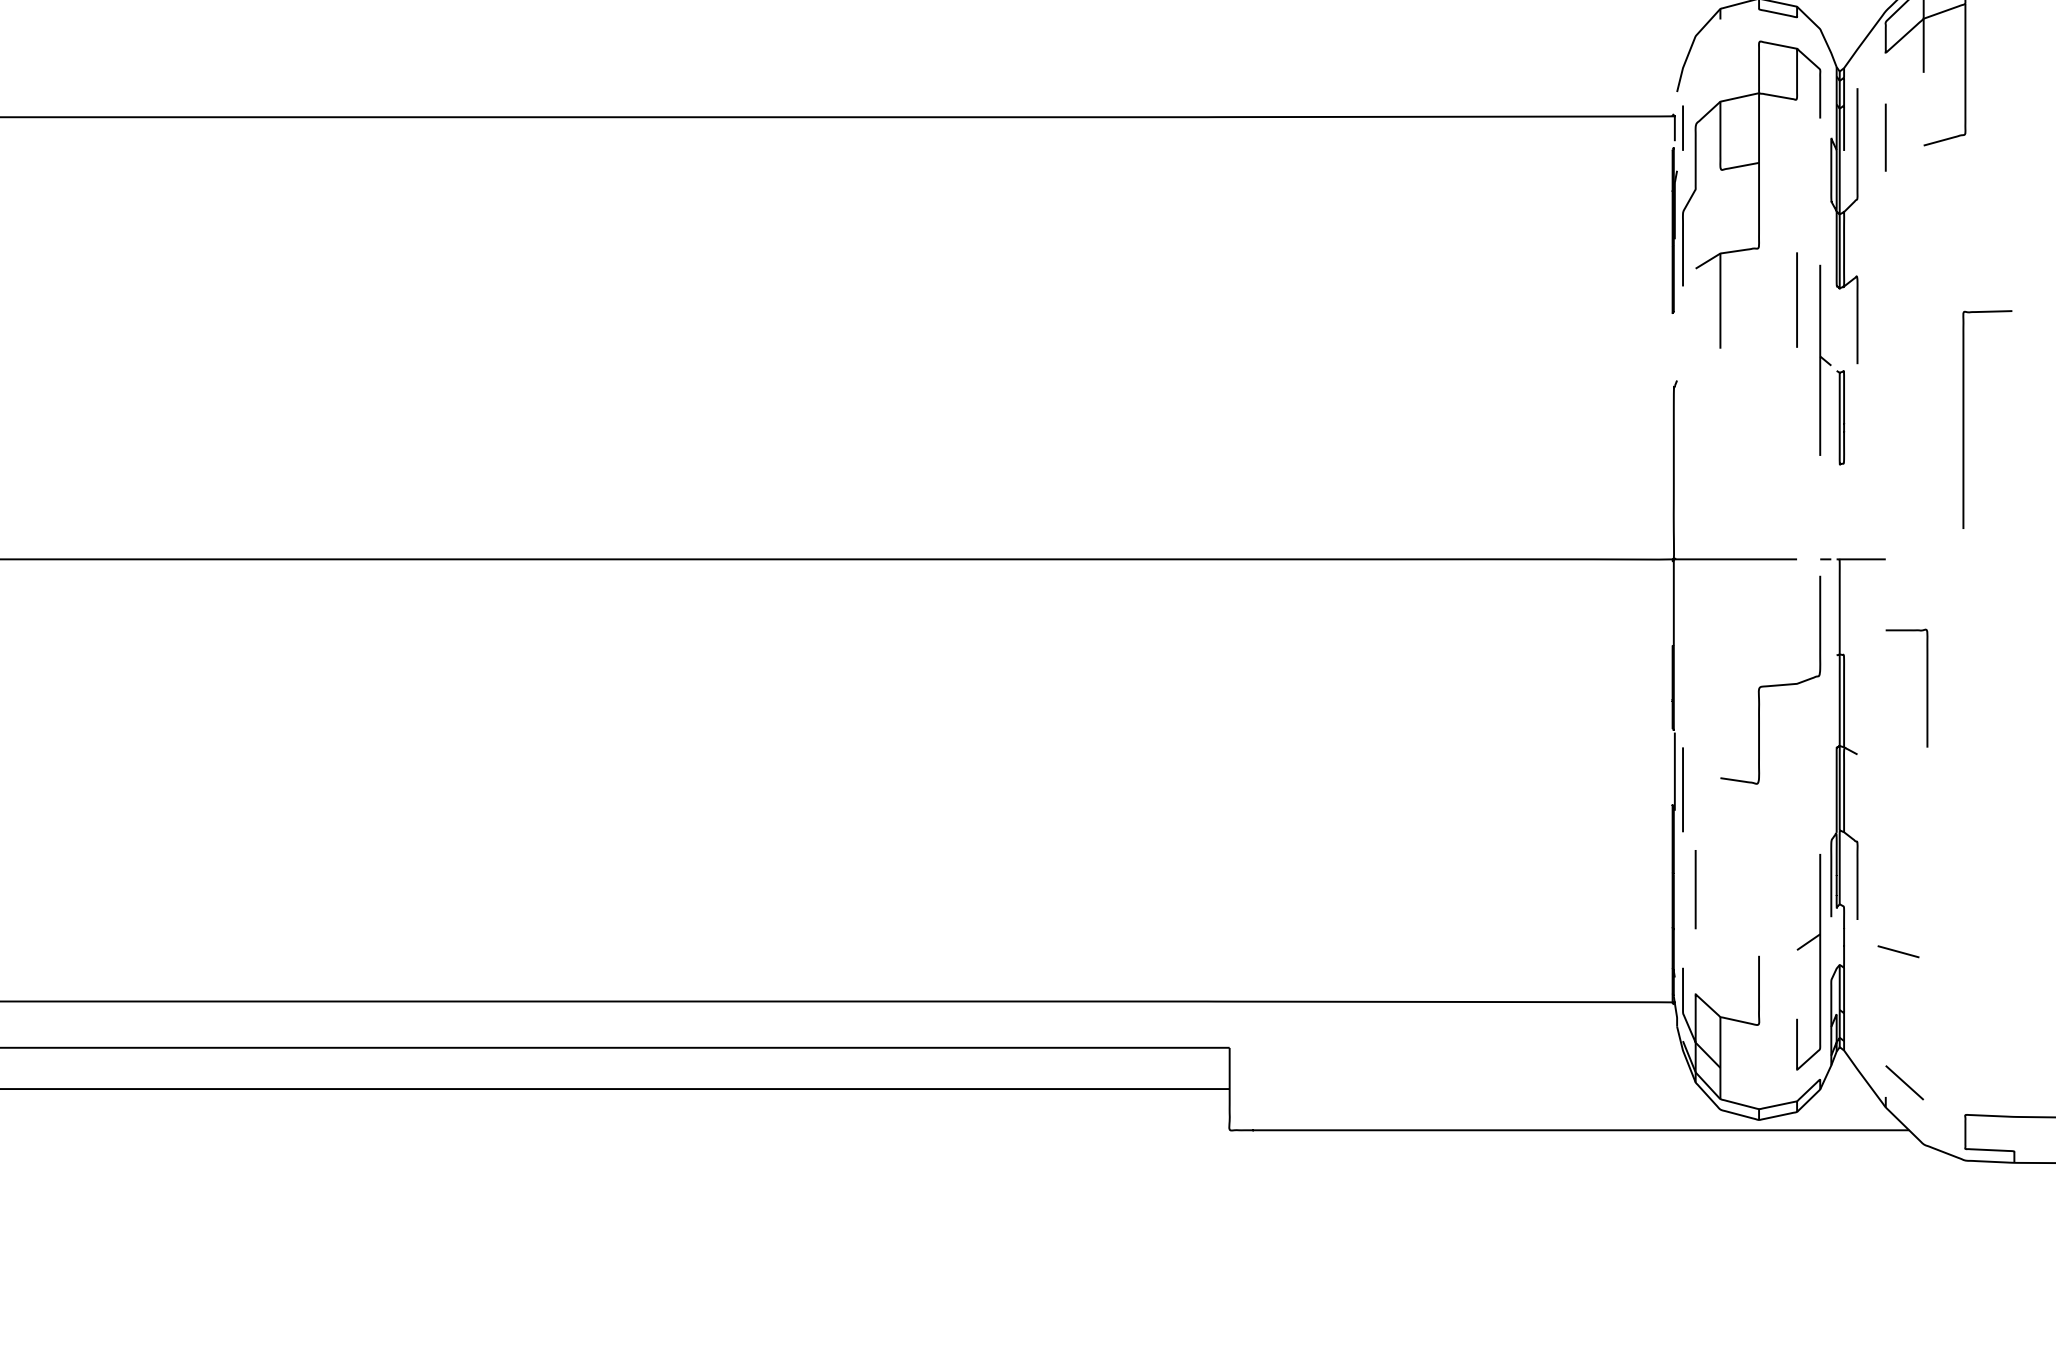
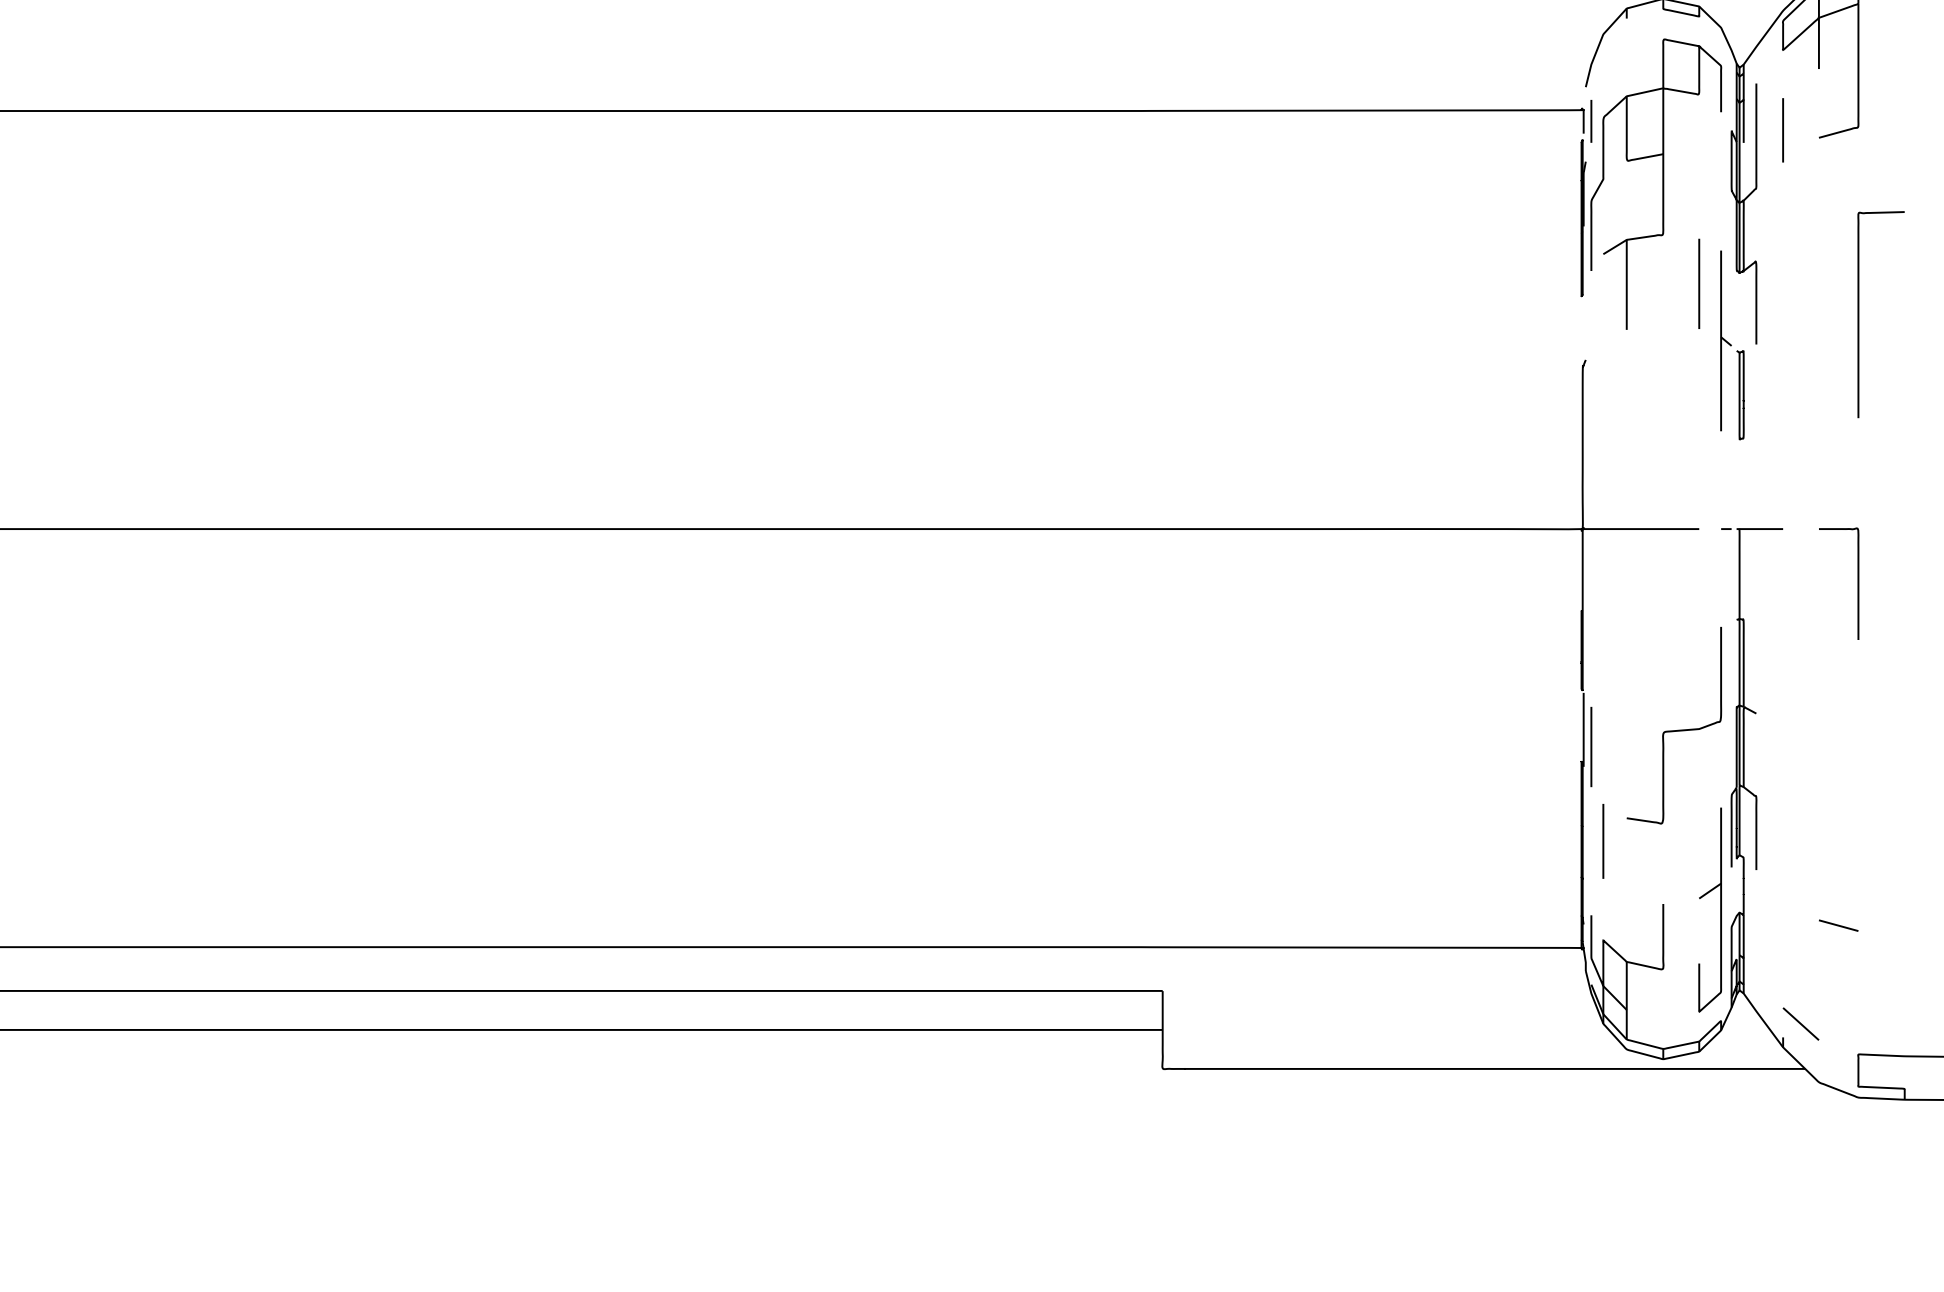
curve: (1964, 419) -> (1859, 314), moved
curve: (1773, 684) -> (1676, 729), moved
curve: (1926, 687) -> (1857, 583), moved
line: (1898, 951) -> (1838, 925), moved

